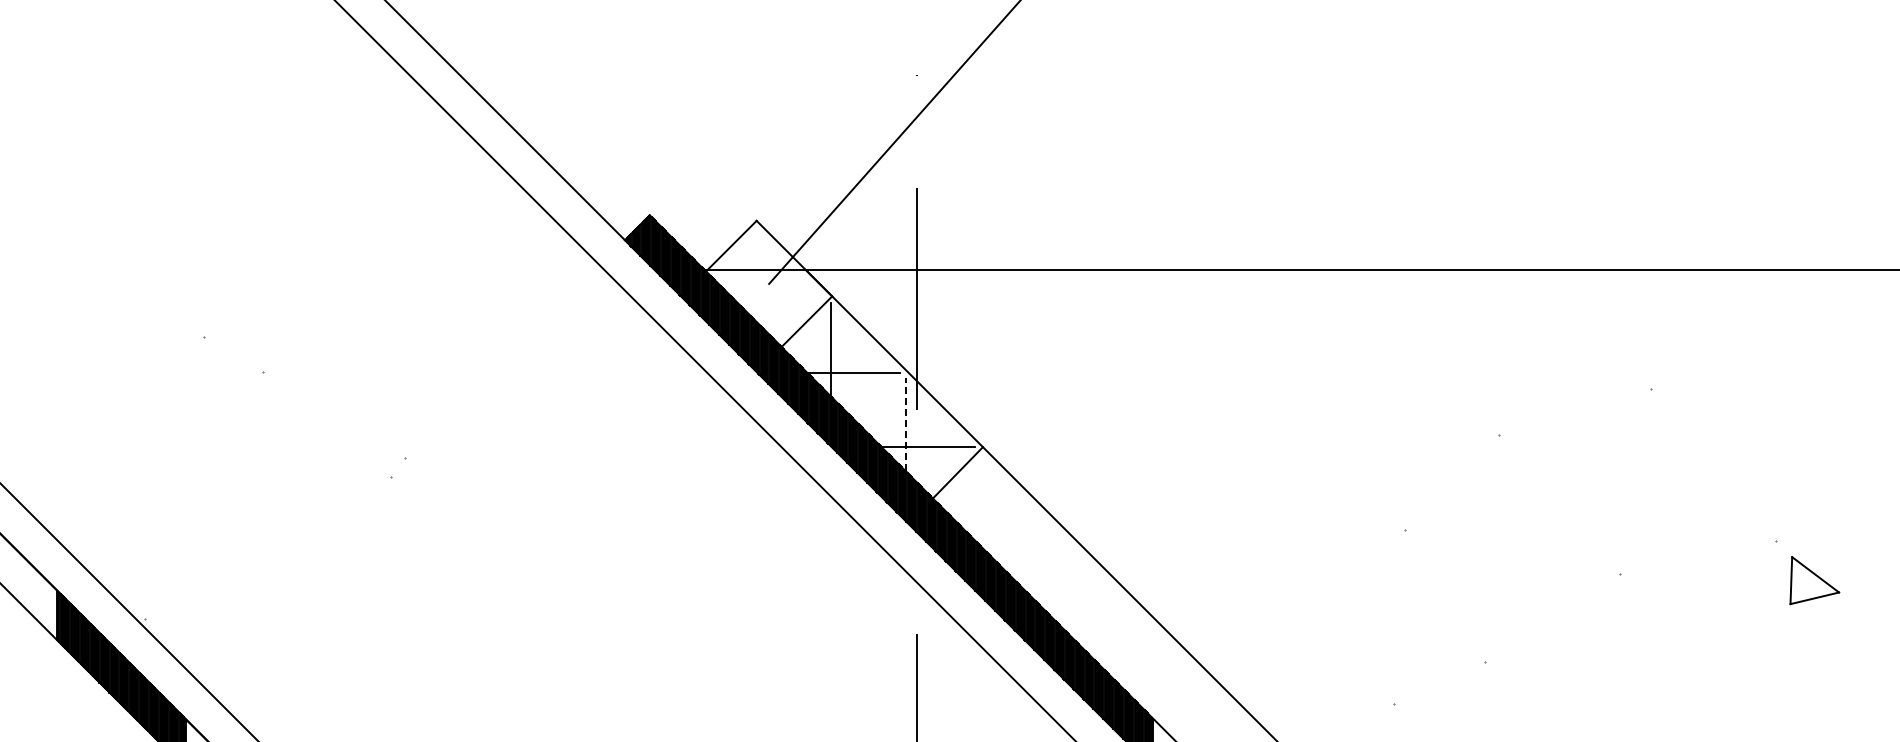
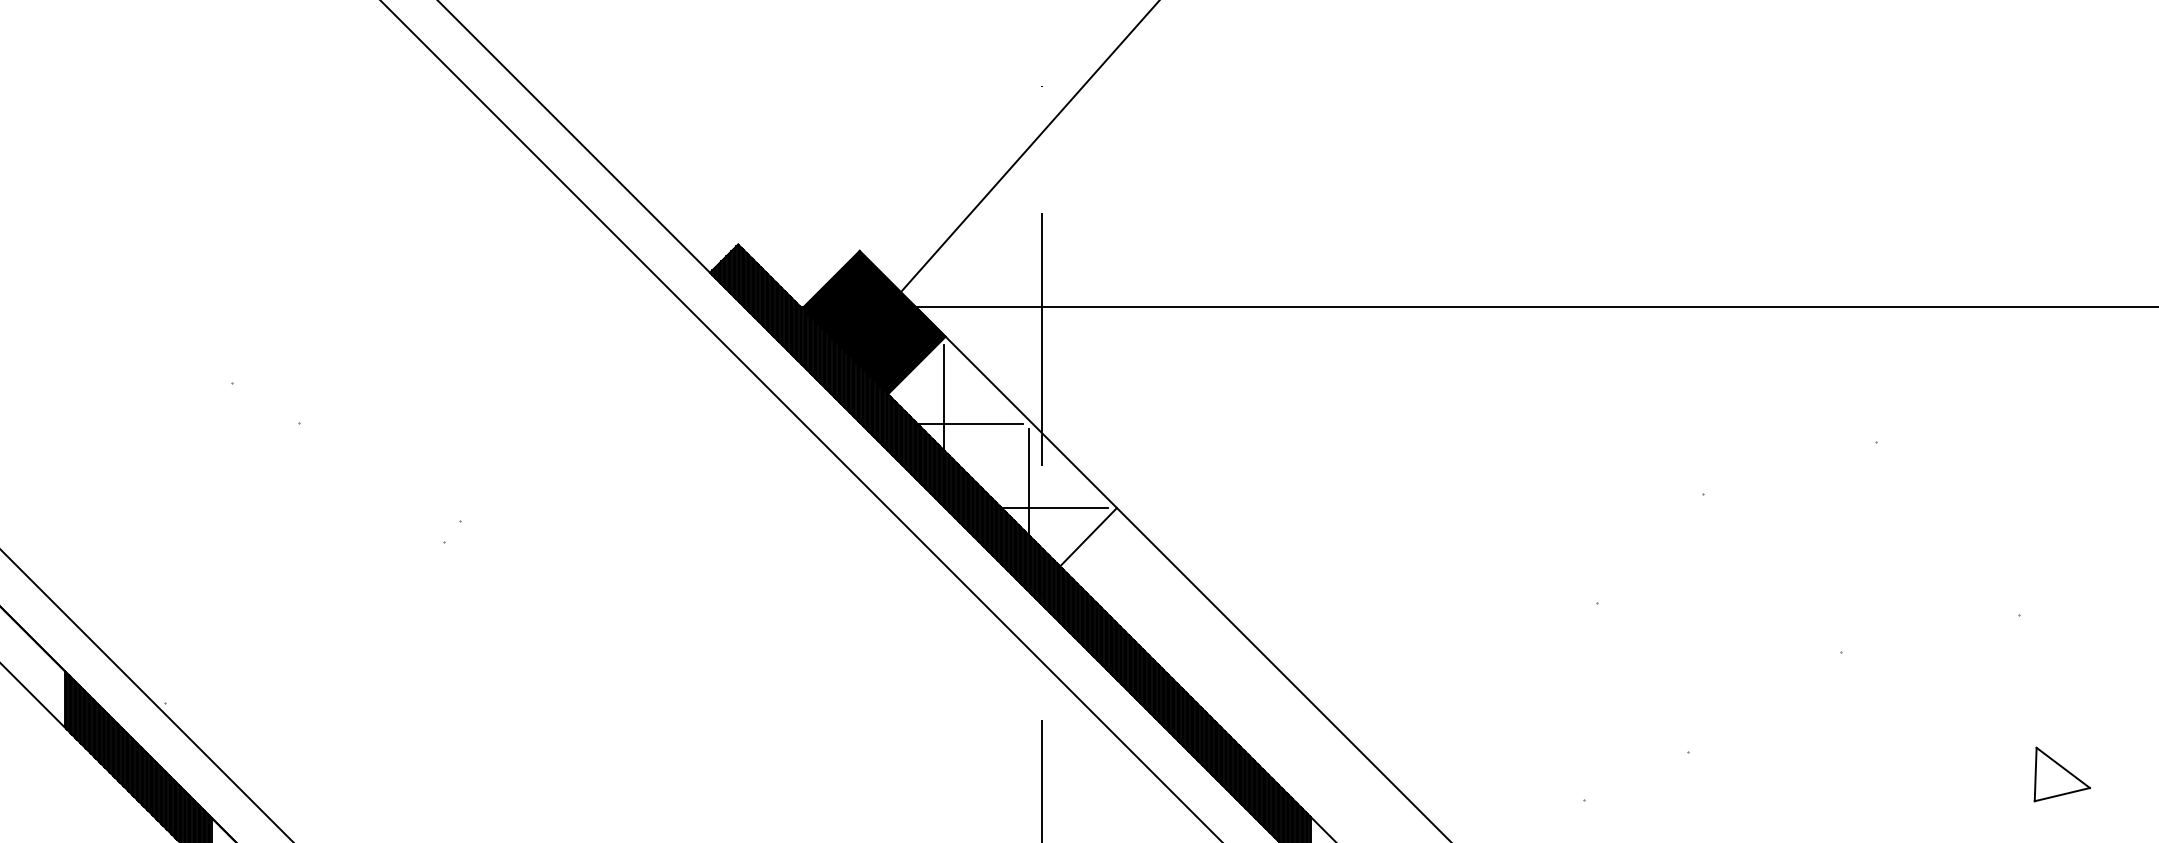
fill: (769, 283) -> (874, 322), added
line: (905, 423) -> (1028, 481), dashed -> solid
part: (1814, 580) -> (2062, 774), moved

